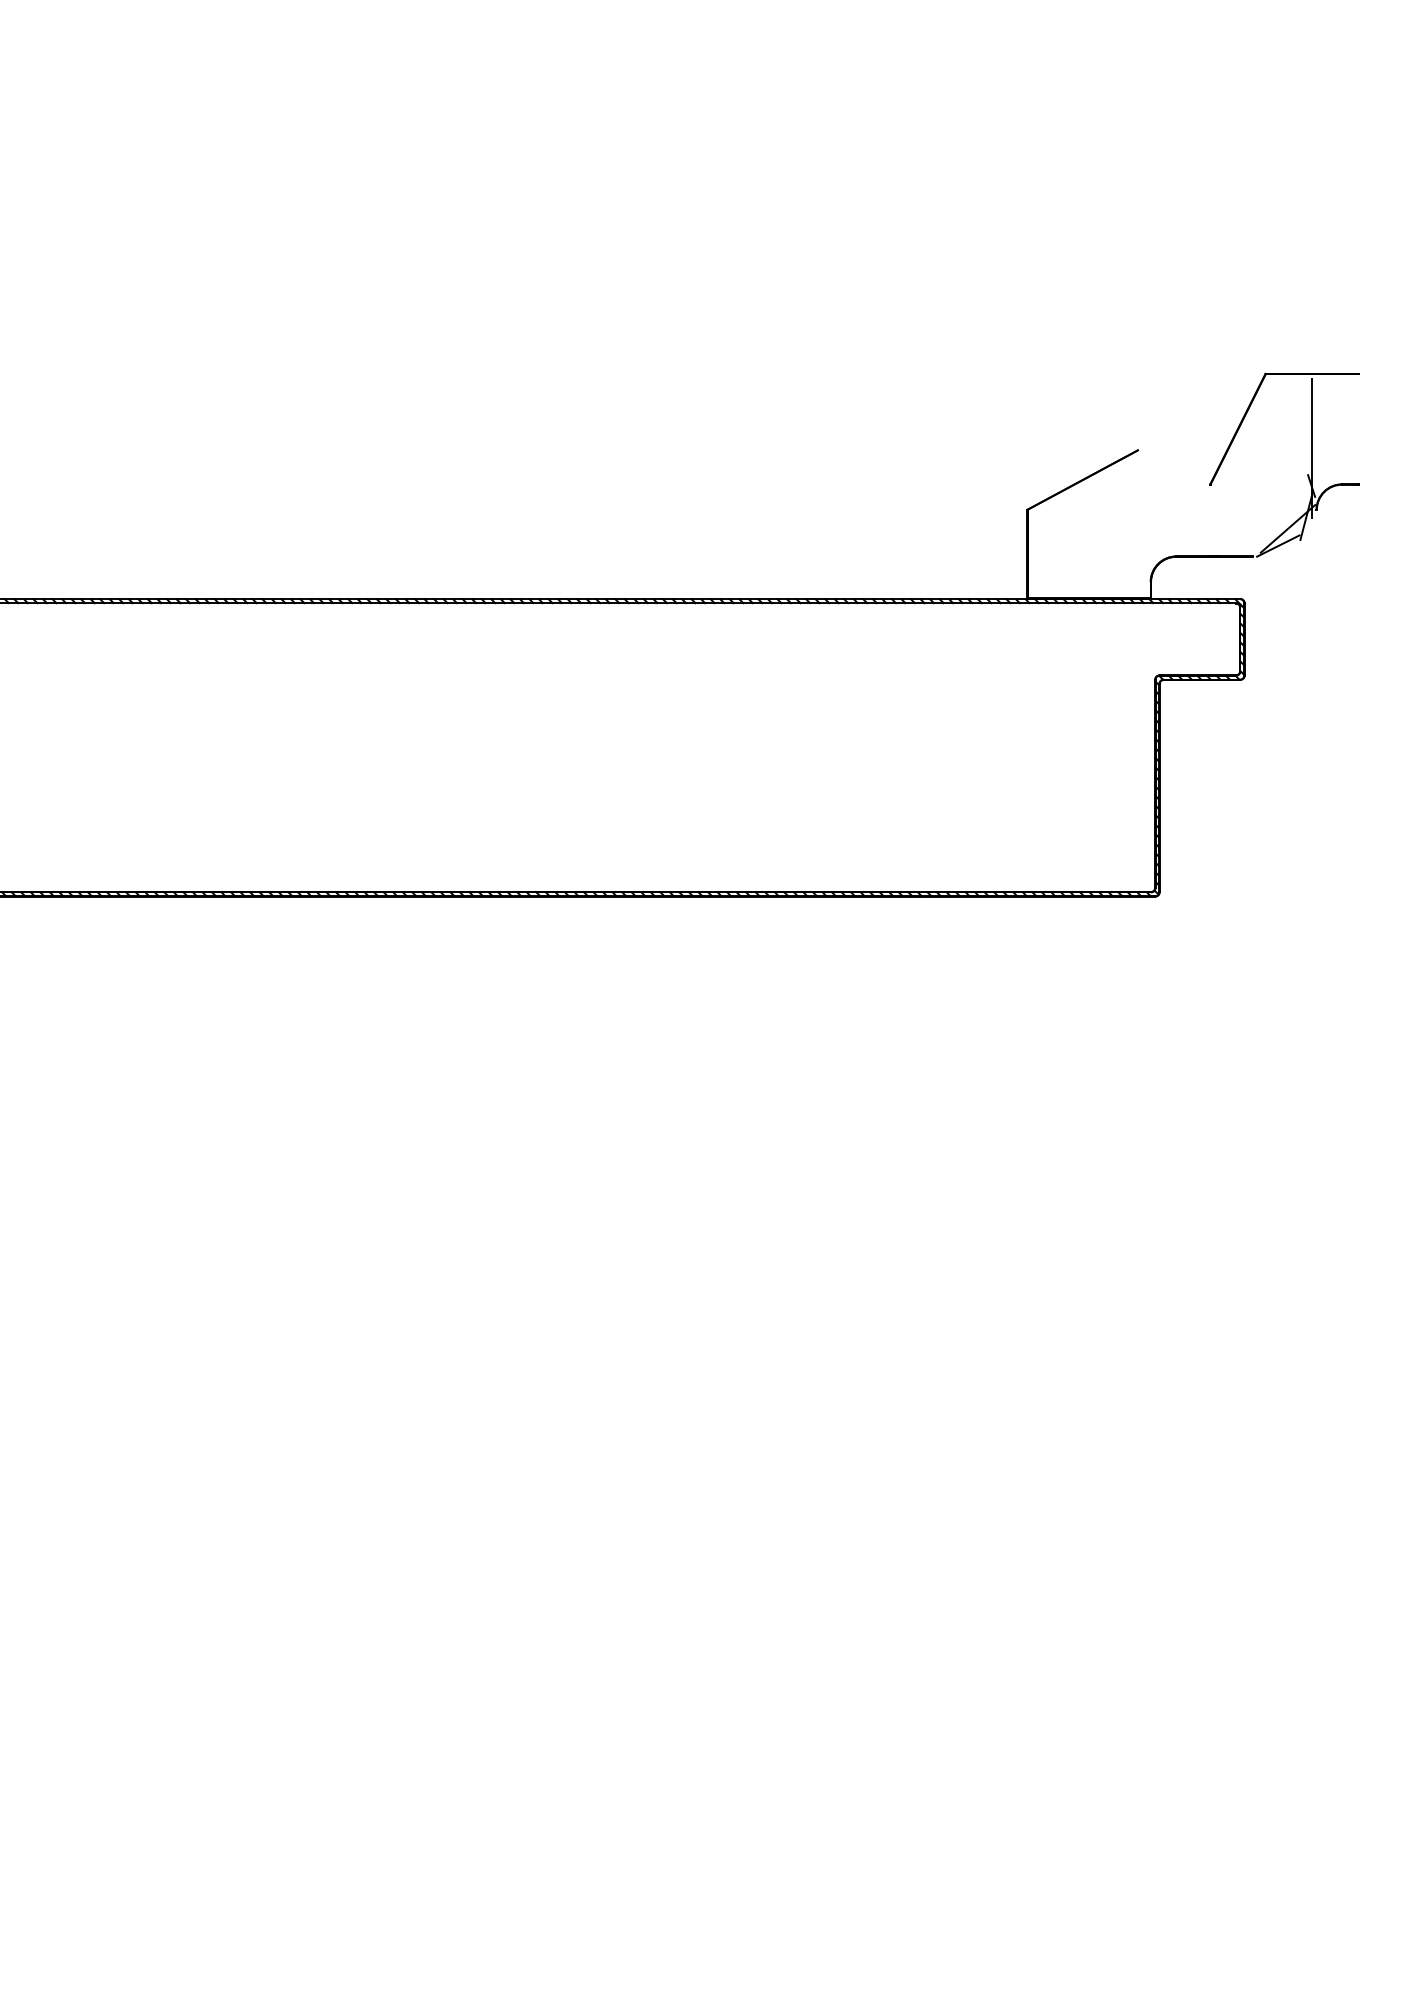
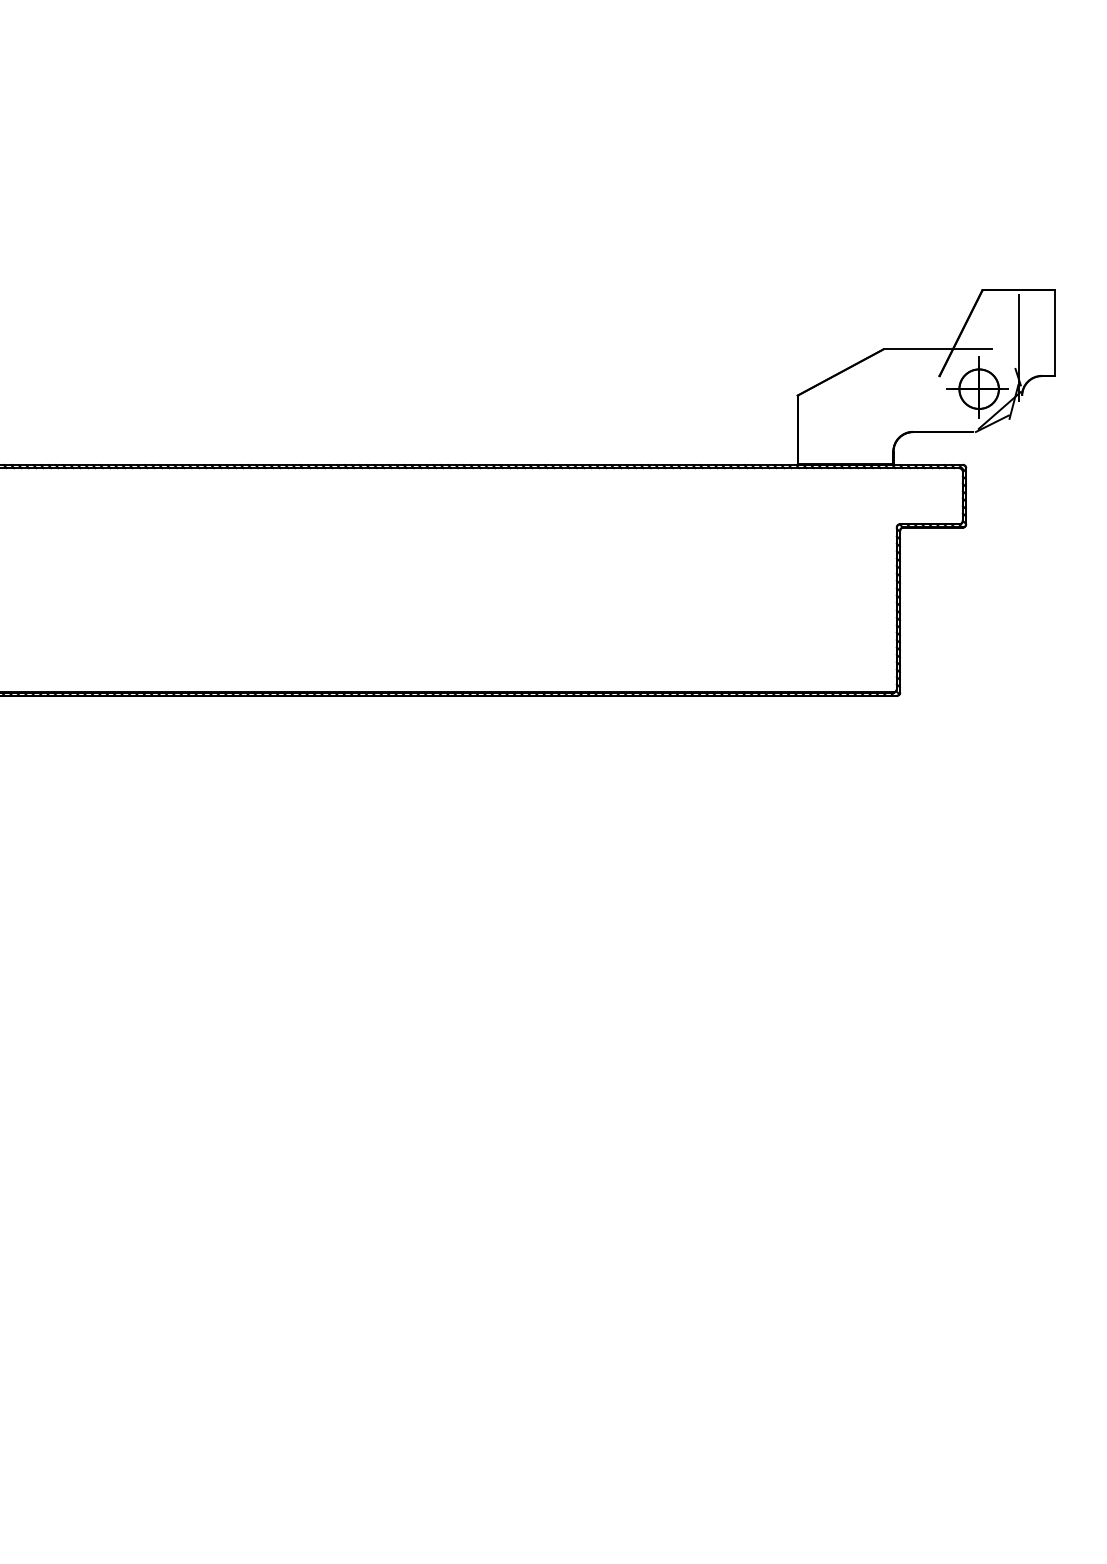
line: (1358, 429) -> (1054, 333), added
line: (1208, 450) -> (938, 349), added
part: (1259, 499) -> (977, 387), added

